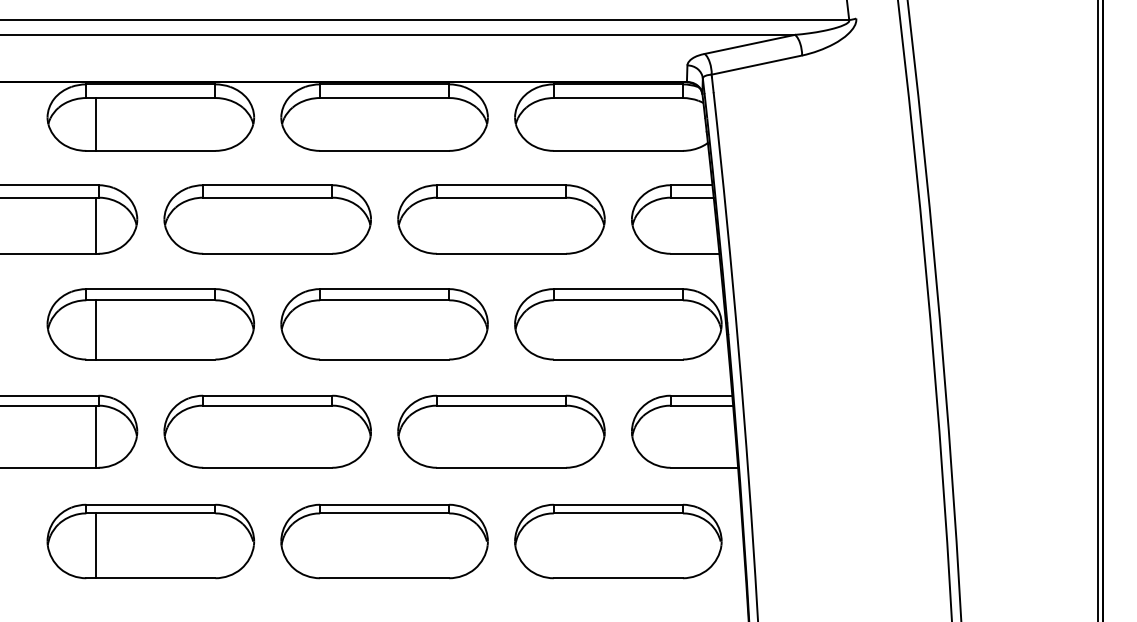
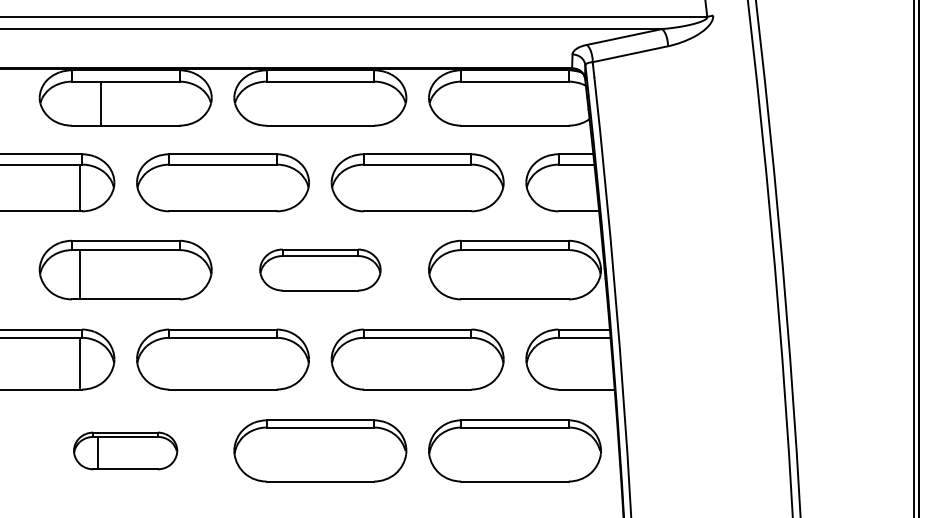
line: (95, 124) -> (100, 103), moved
part: (384, 323) -> (320, 269), size x0.7
part: (150, 540) -> (125, 450), size x0.6

